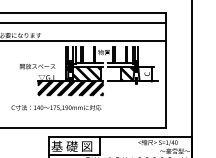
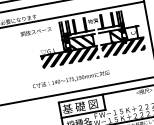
text: (37, 66) -> (36, 31), moved
hatch: (132, 88) -> (122, 47), added
text: (56, 107) -> (71, 79), moved

